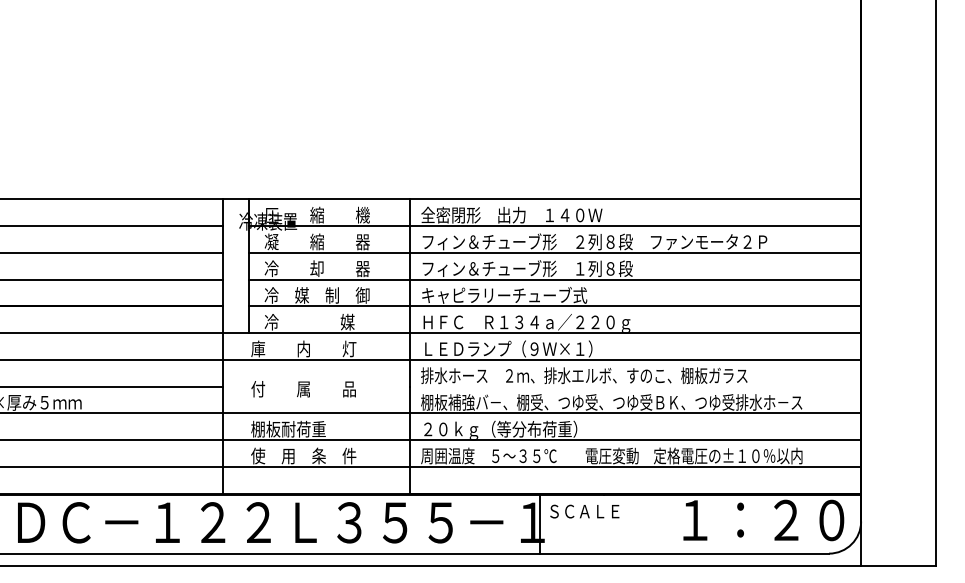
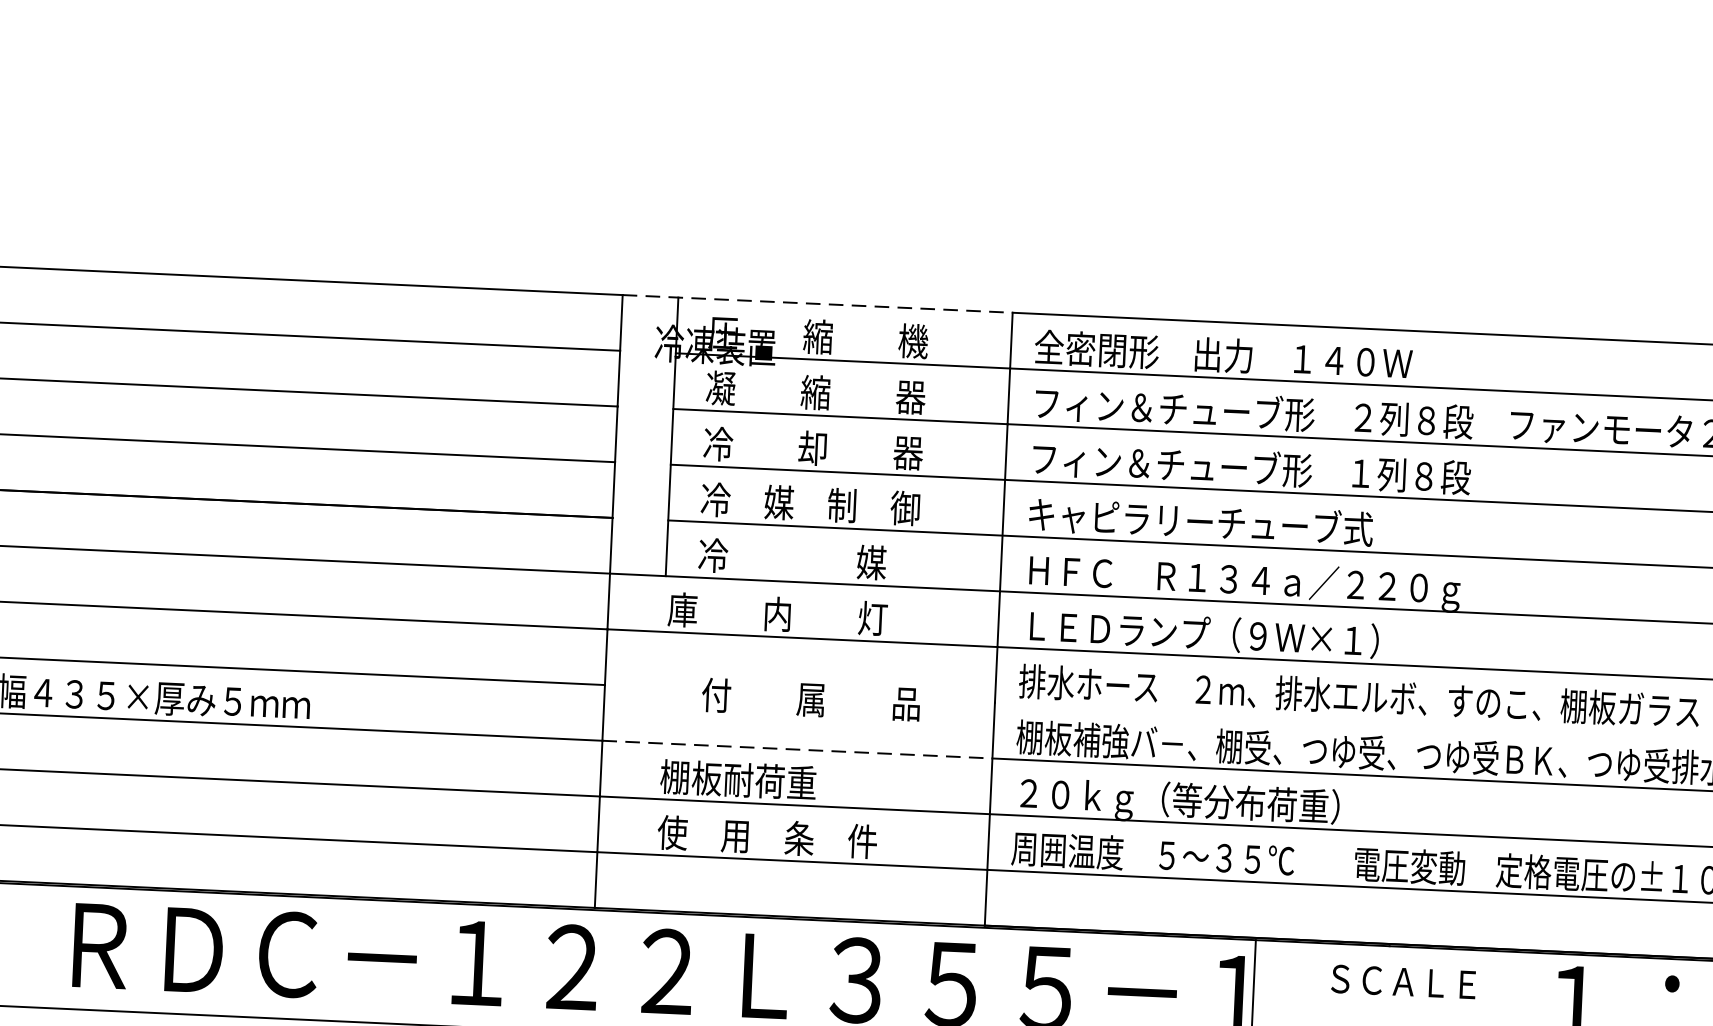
line: (316, 199) -> (818, 304), solid -> dashed
text: (303, 389) -> (810, 700), moved
line: (316, 413) -> (798, 749), solid -> dashed
text: (584, 511) -> (1403, 981), moved

